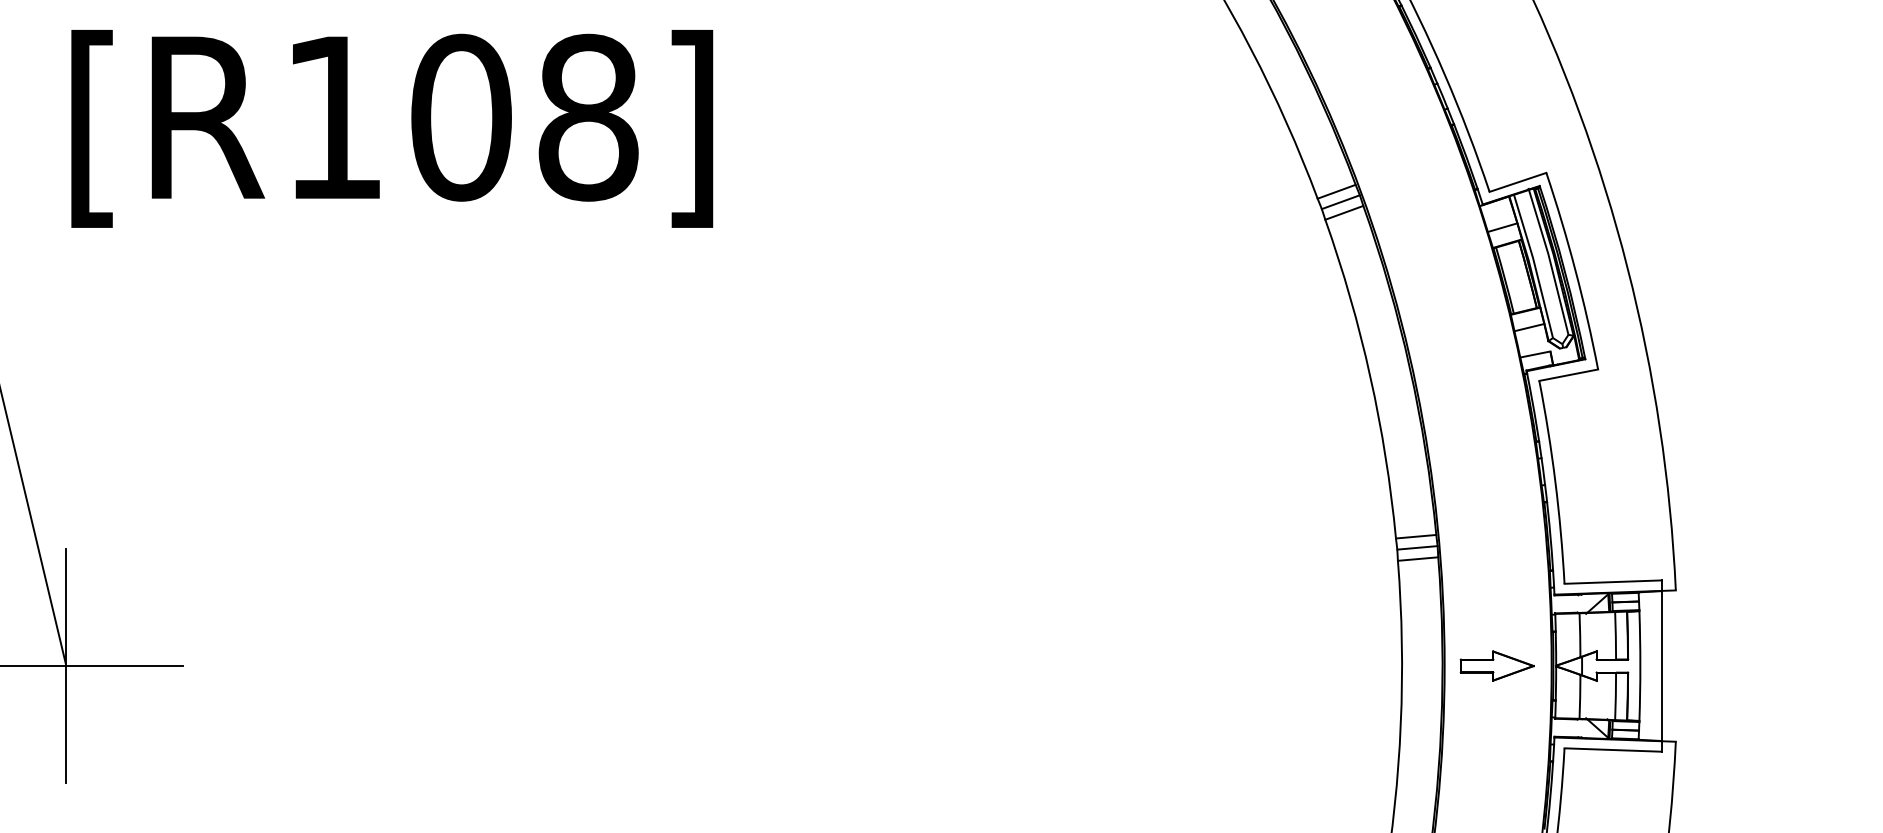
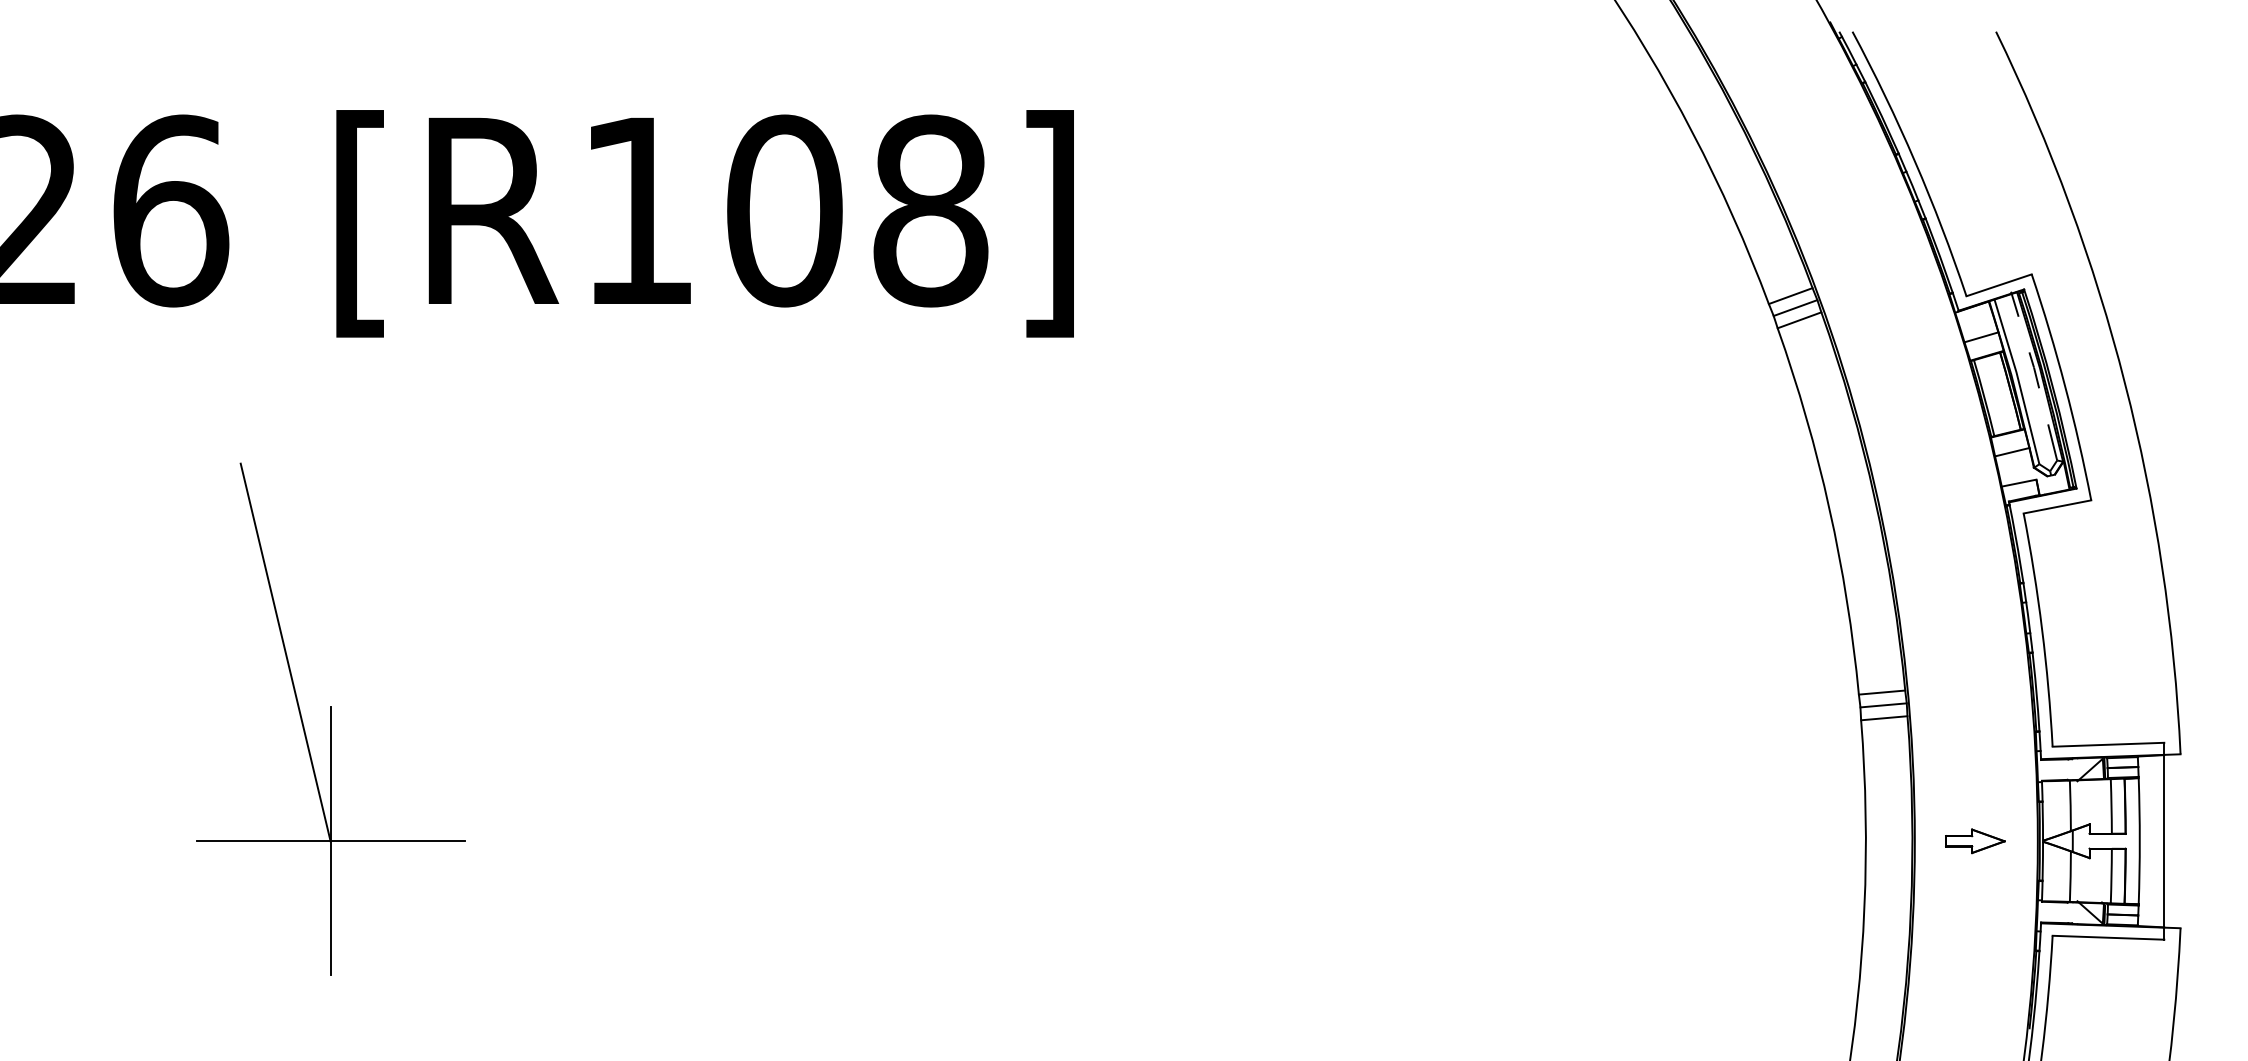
line: (1549, 259) -> (2035, 374), solid -> dashed
part: (1497, 666) -> (1975, 841), size x0.7

